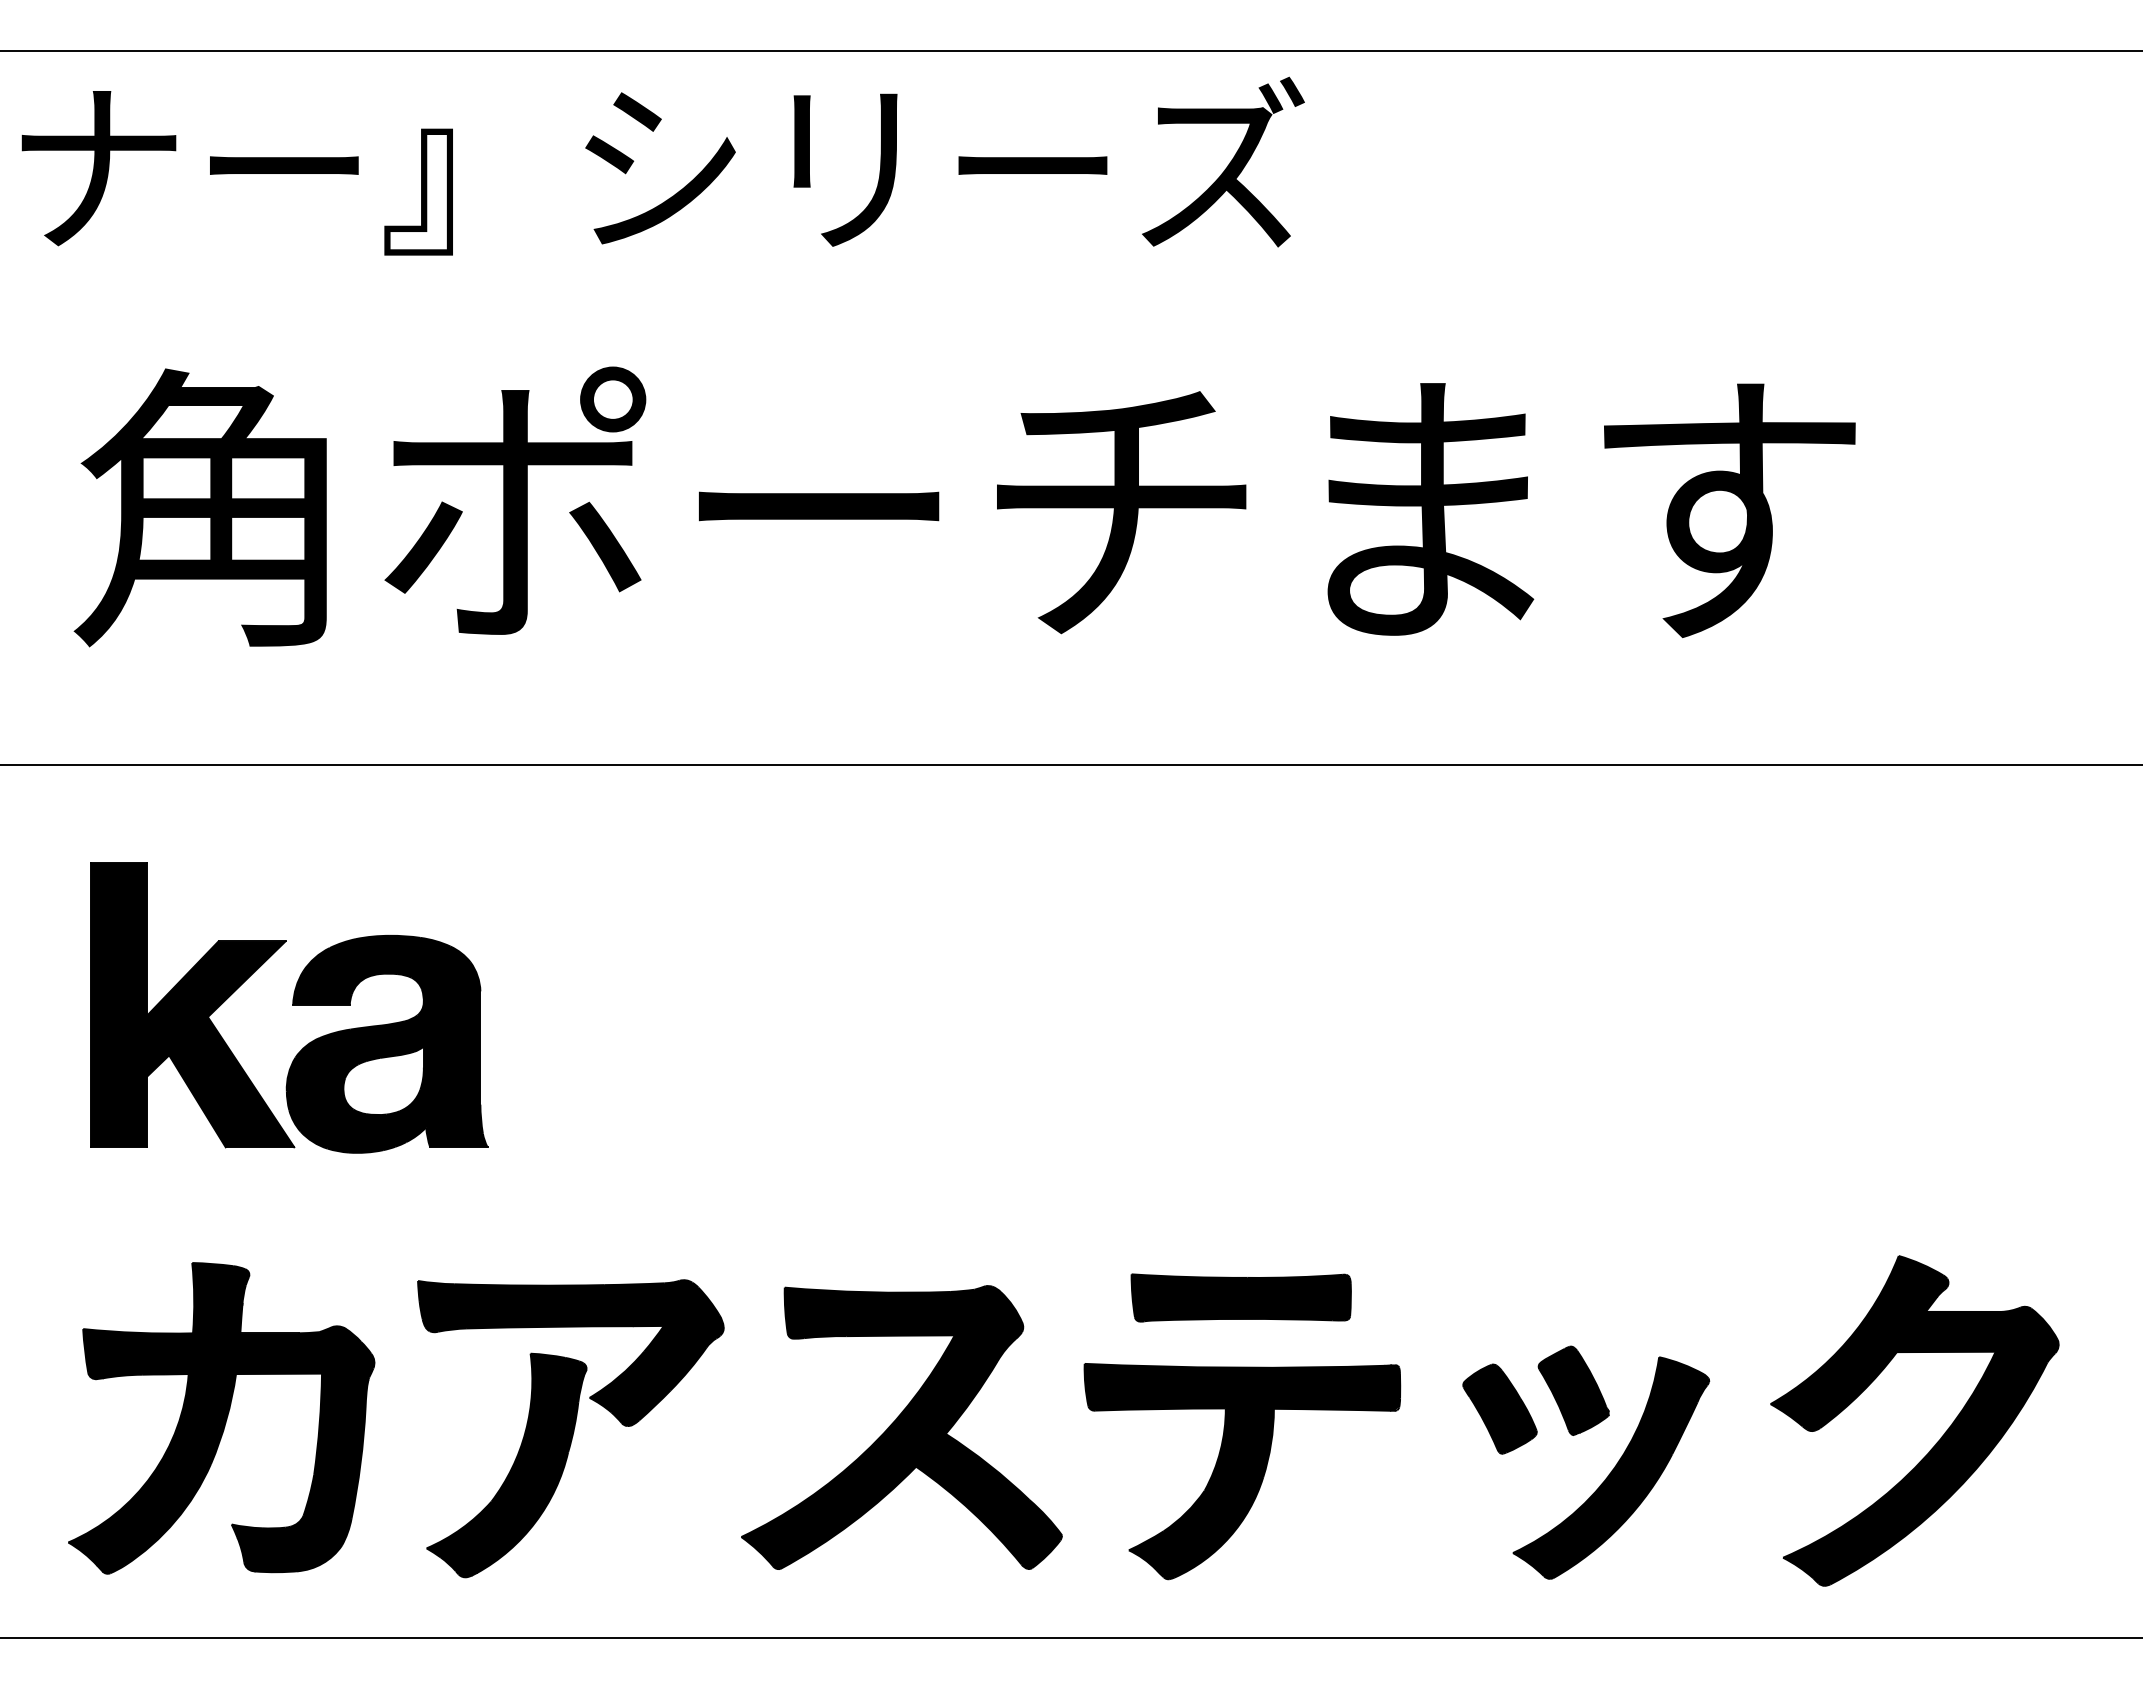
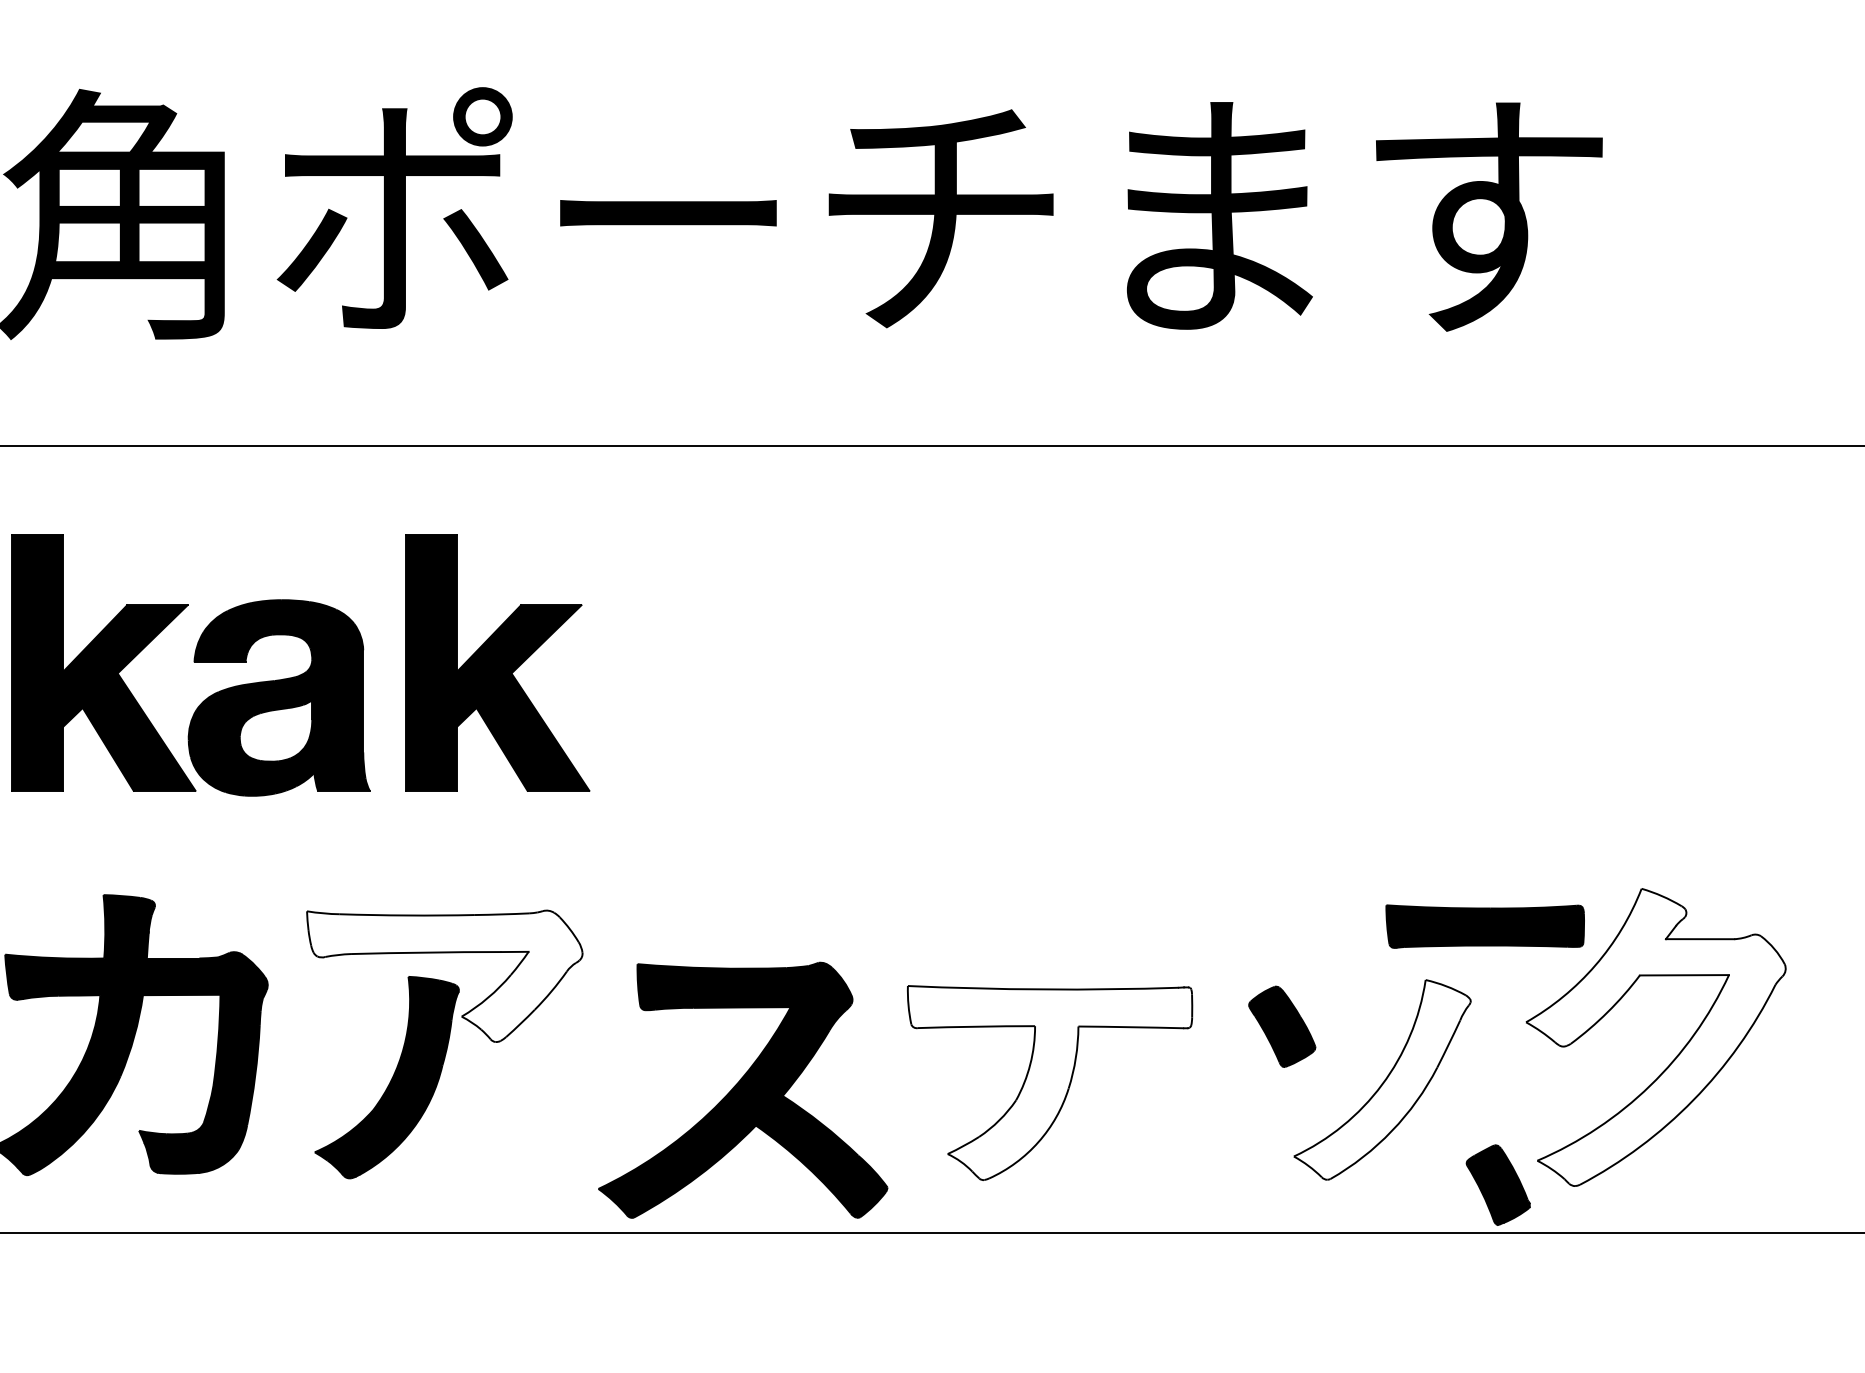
part: (629, 1005) -> (497, 663), added
part: (1240, 1297) -> (1484, 926), moved
fill: (570, 1353) -> (444, 976), removed
part: (1573, 1390) -> (1498, 1184), moved
fill: (1914, 1420) -> (1655, 1037), removed
part: (901, 1427) -> (742, 1090), moved
fill: (1610, 1467) -> (1381, 1079), removed
fill: (1242, 1471) -> (1050, 1083), removed

